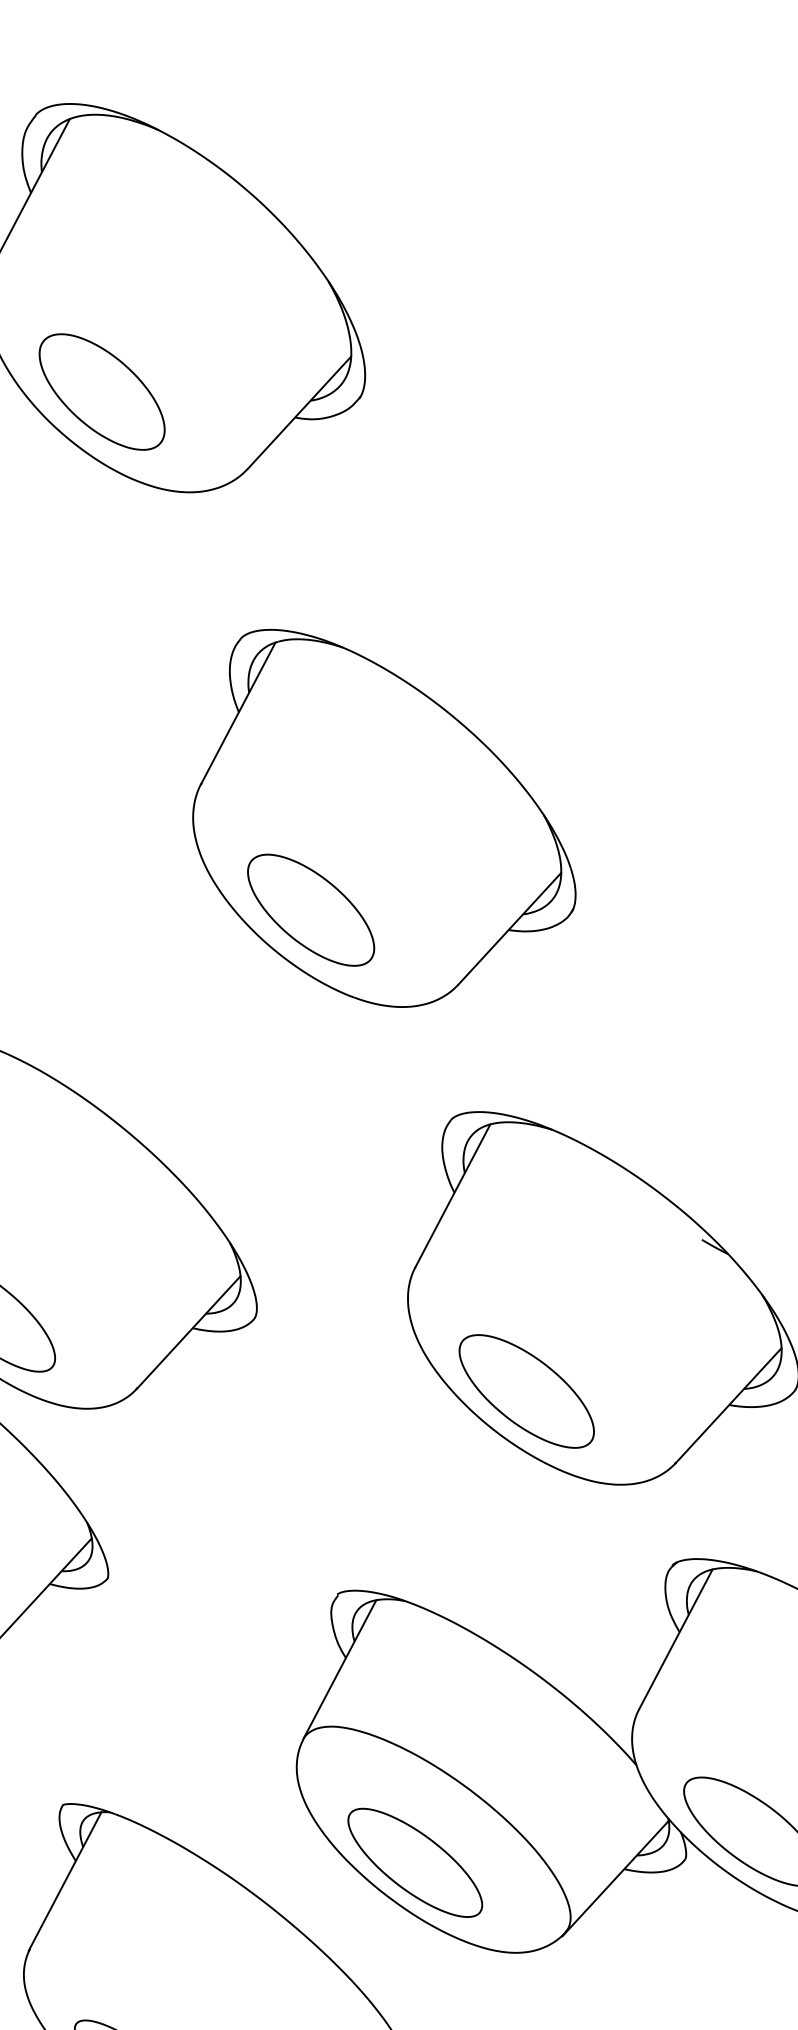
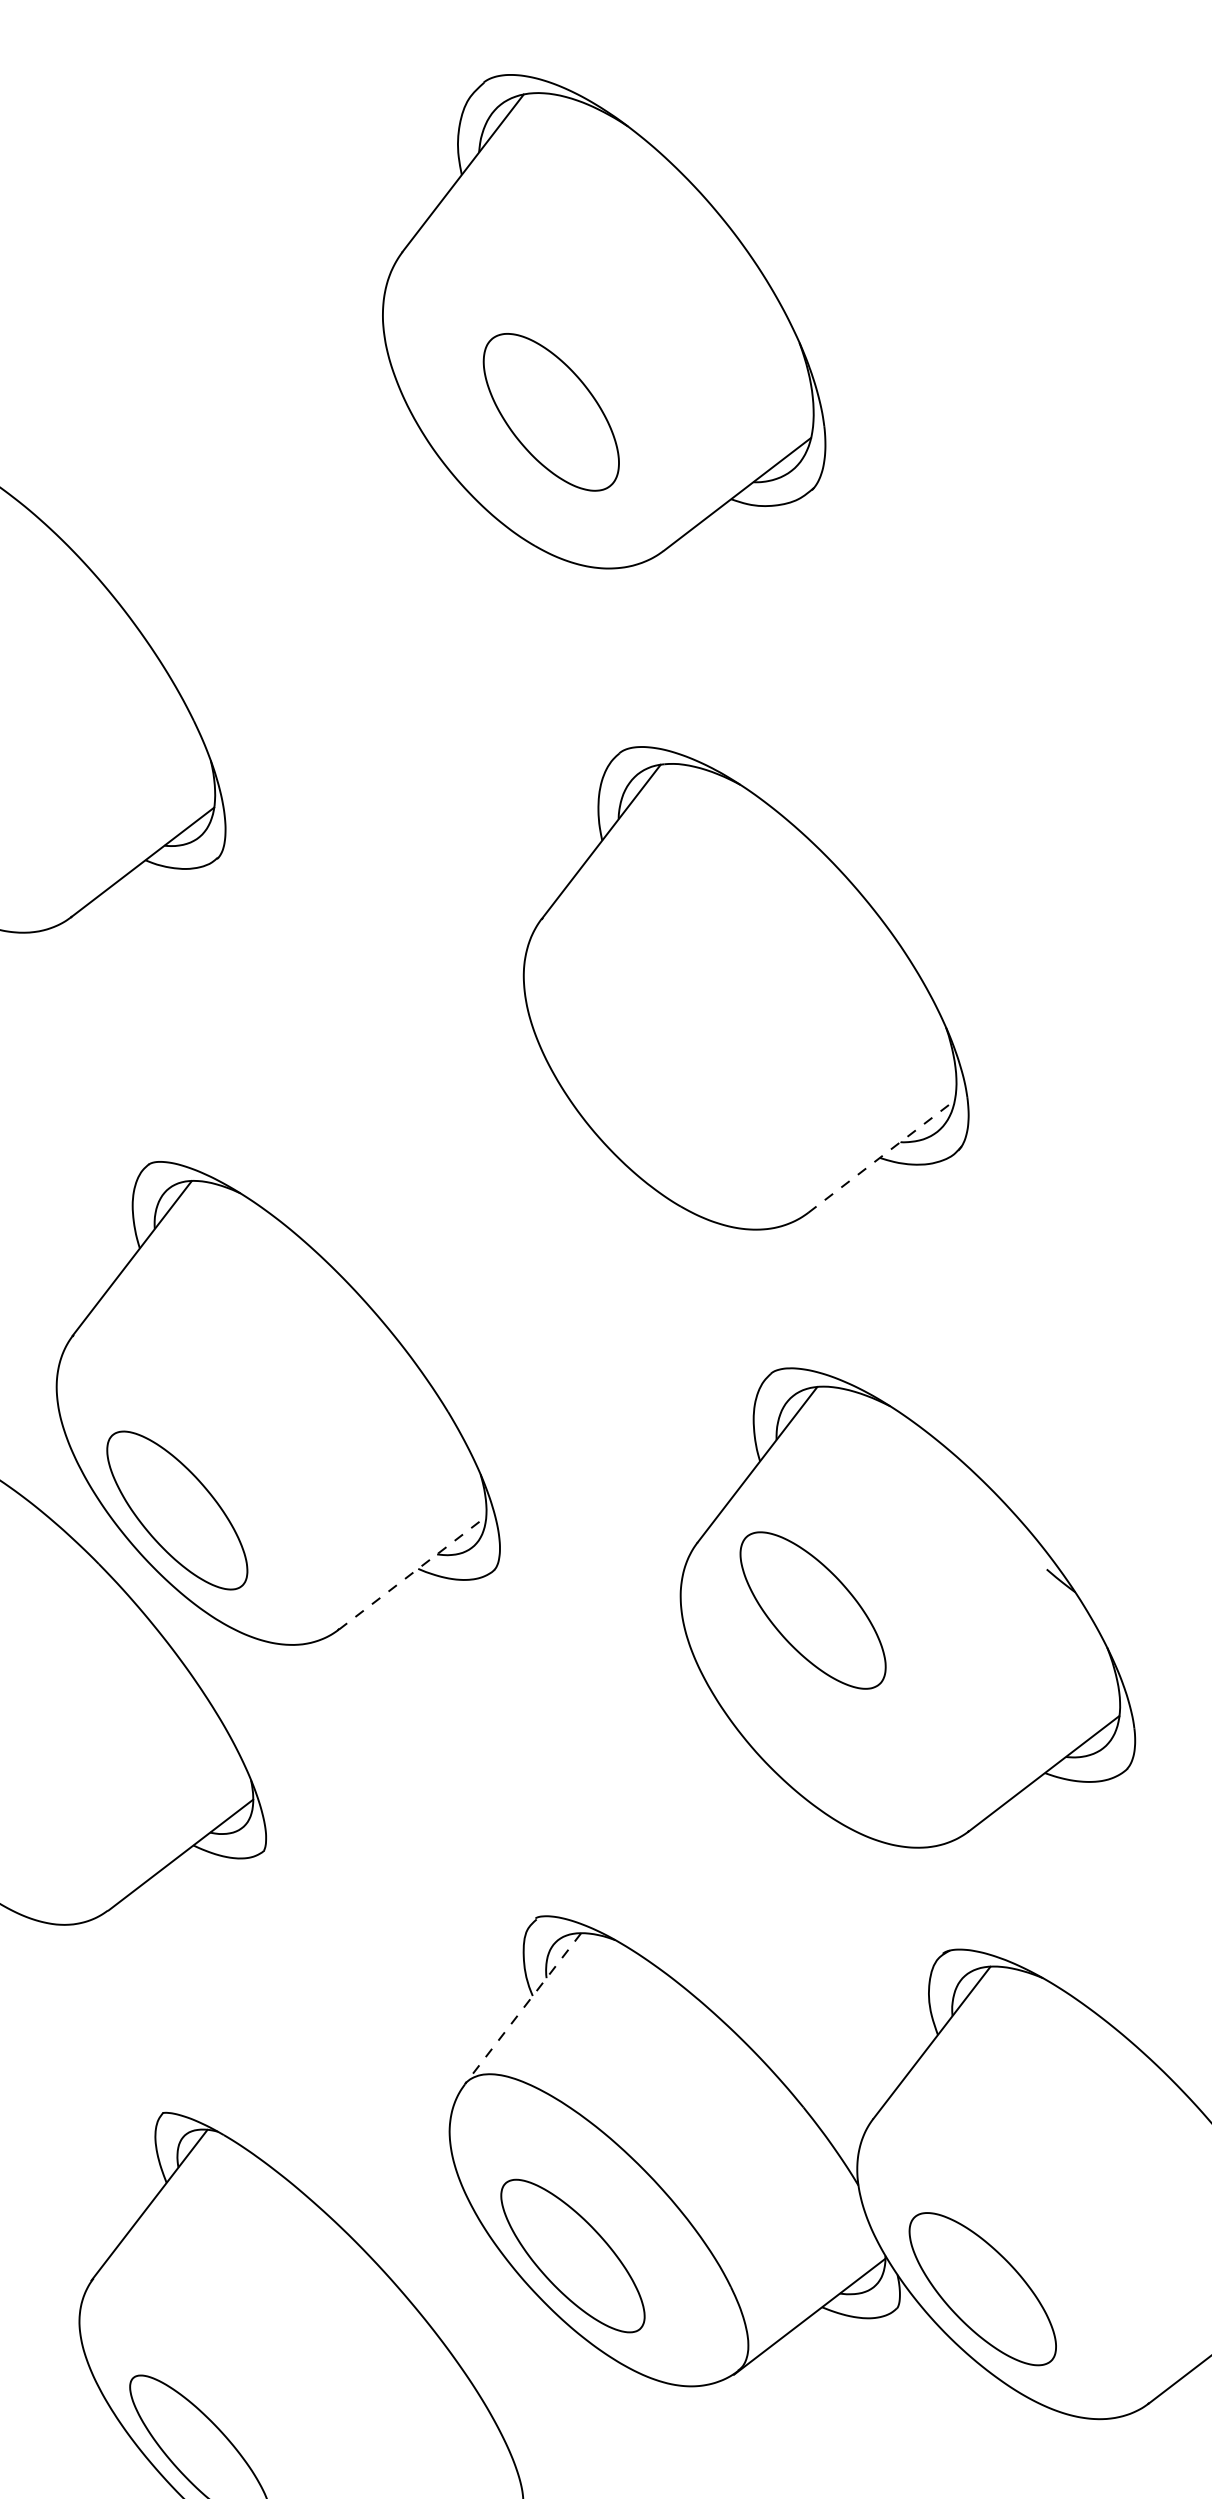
part: (101, 392) -> (550, 412), moved
part: (311, 909) -> (647, 1092), removed
line: (509, 928) -> (881, 1156), solid -> dashed
line: (188, 1332) -> (412, 1573), solid -> dashed
part: (526, 1391) -> (812, 1610), moved
line: (339, 1670) -> (522, 2009), solid -> dashed

